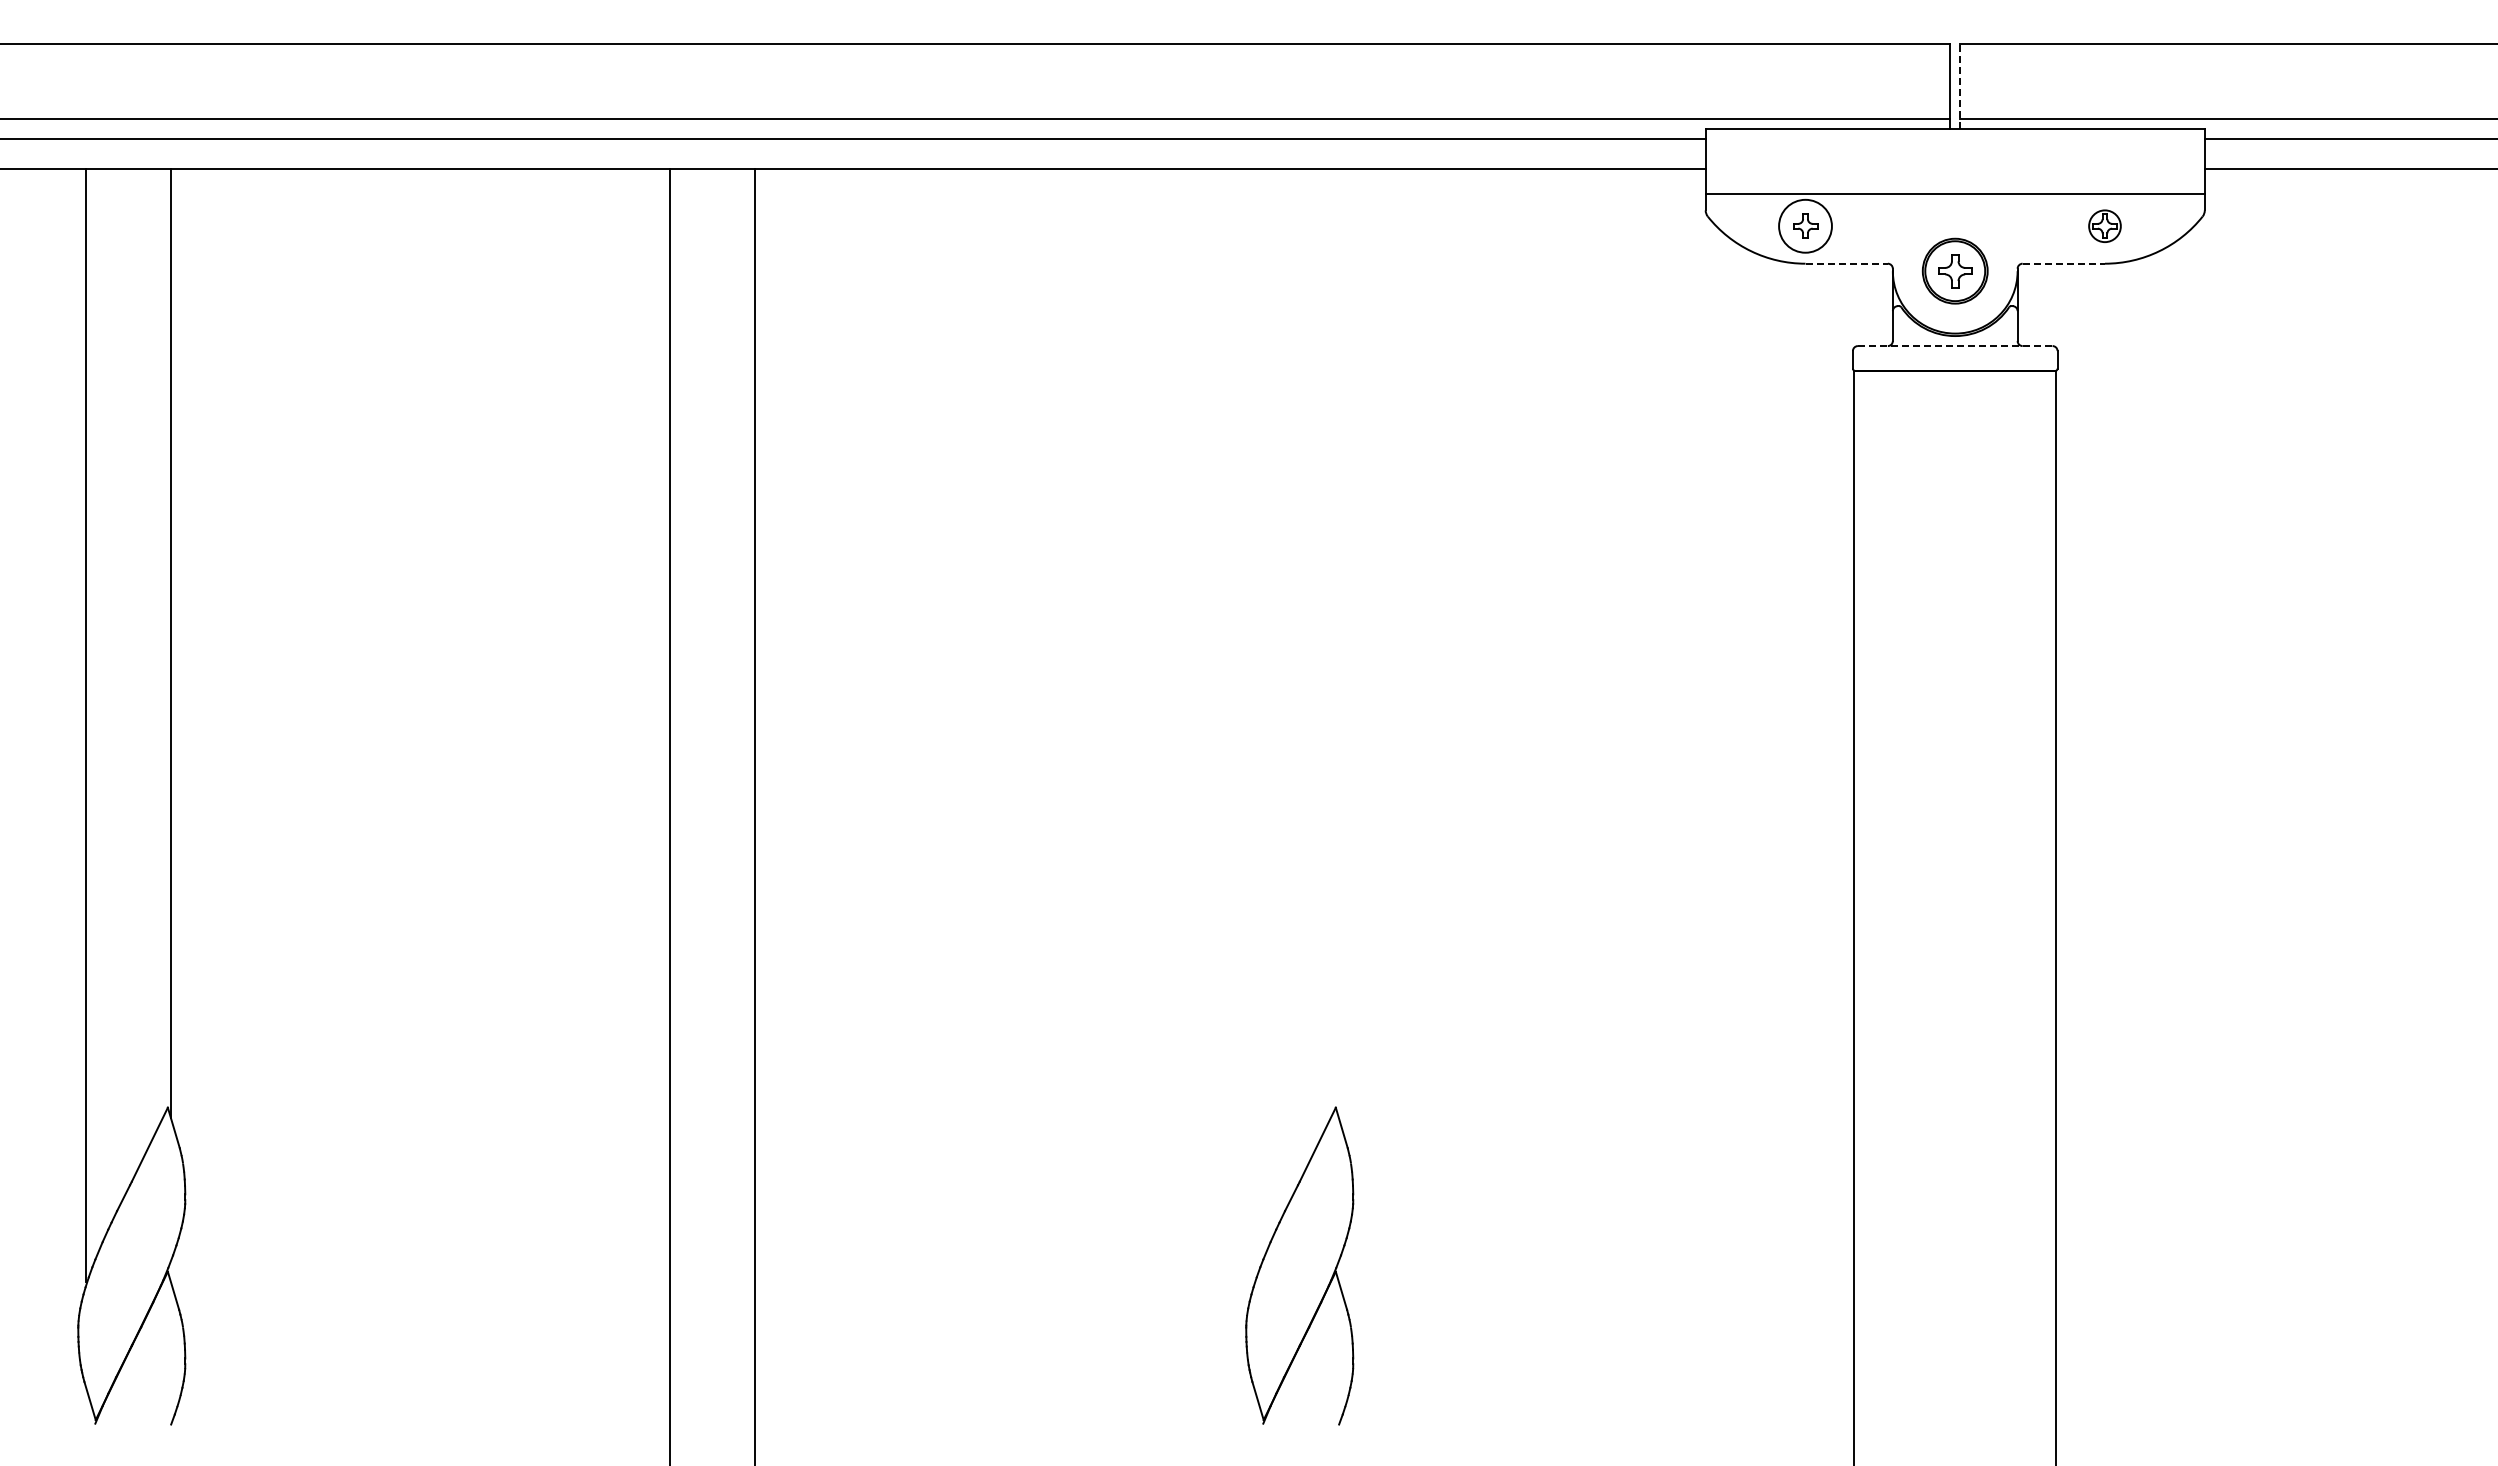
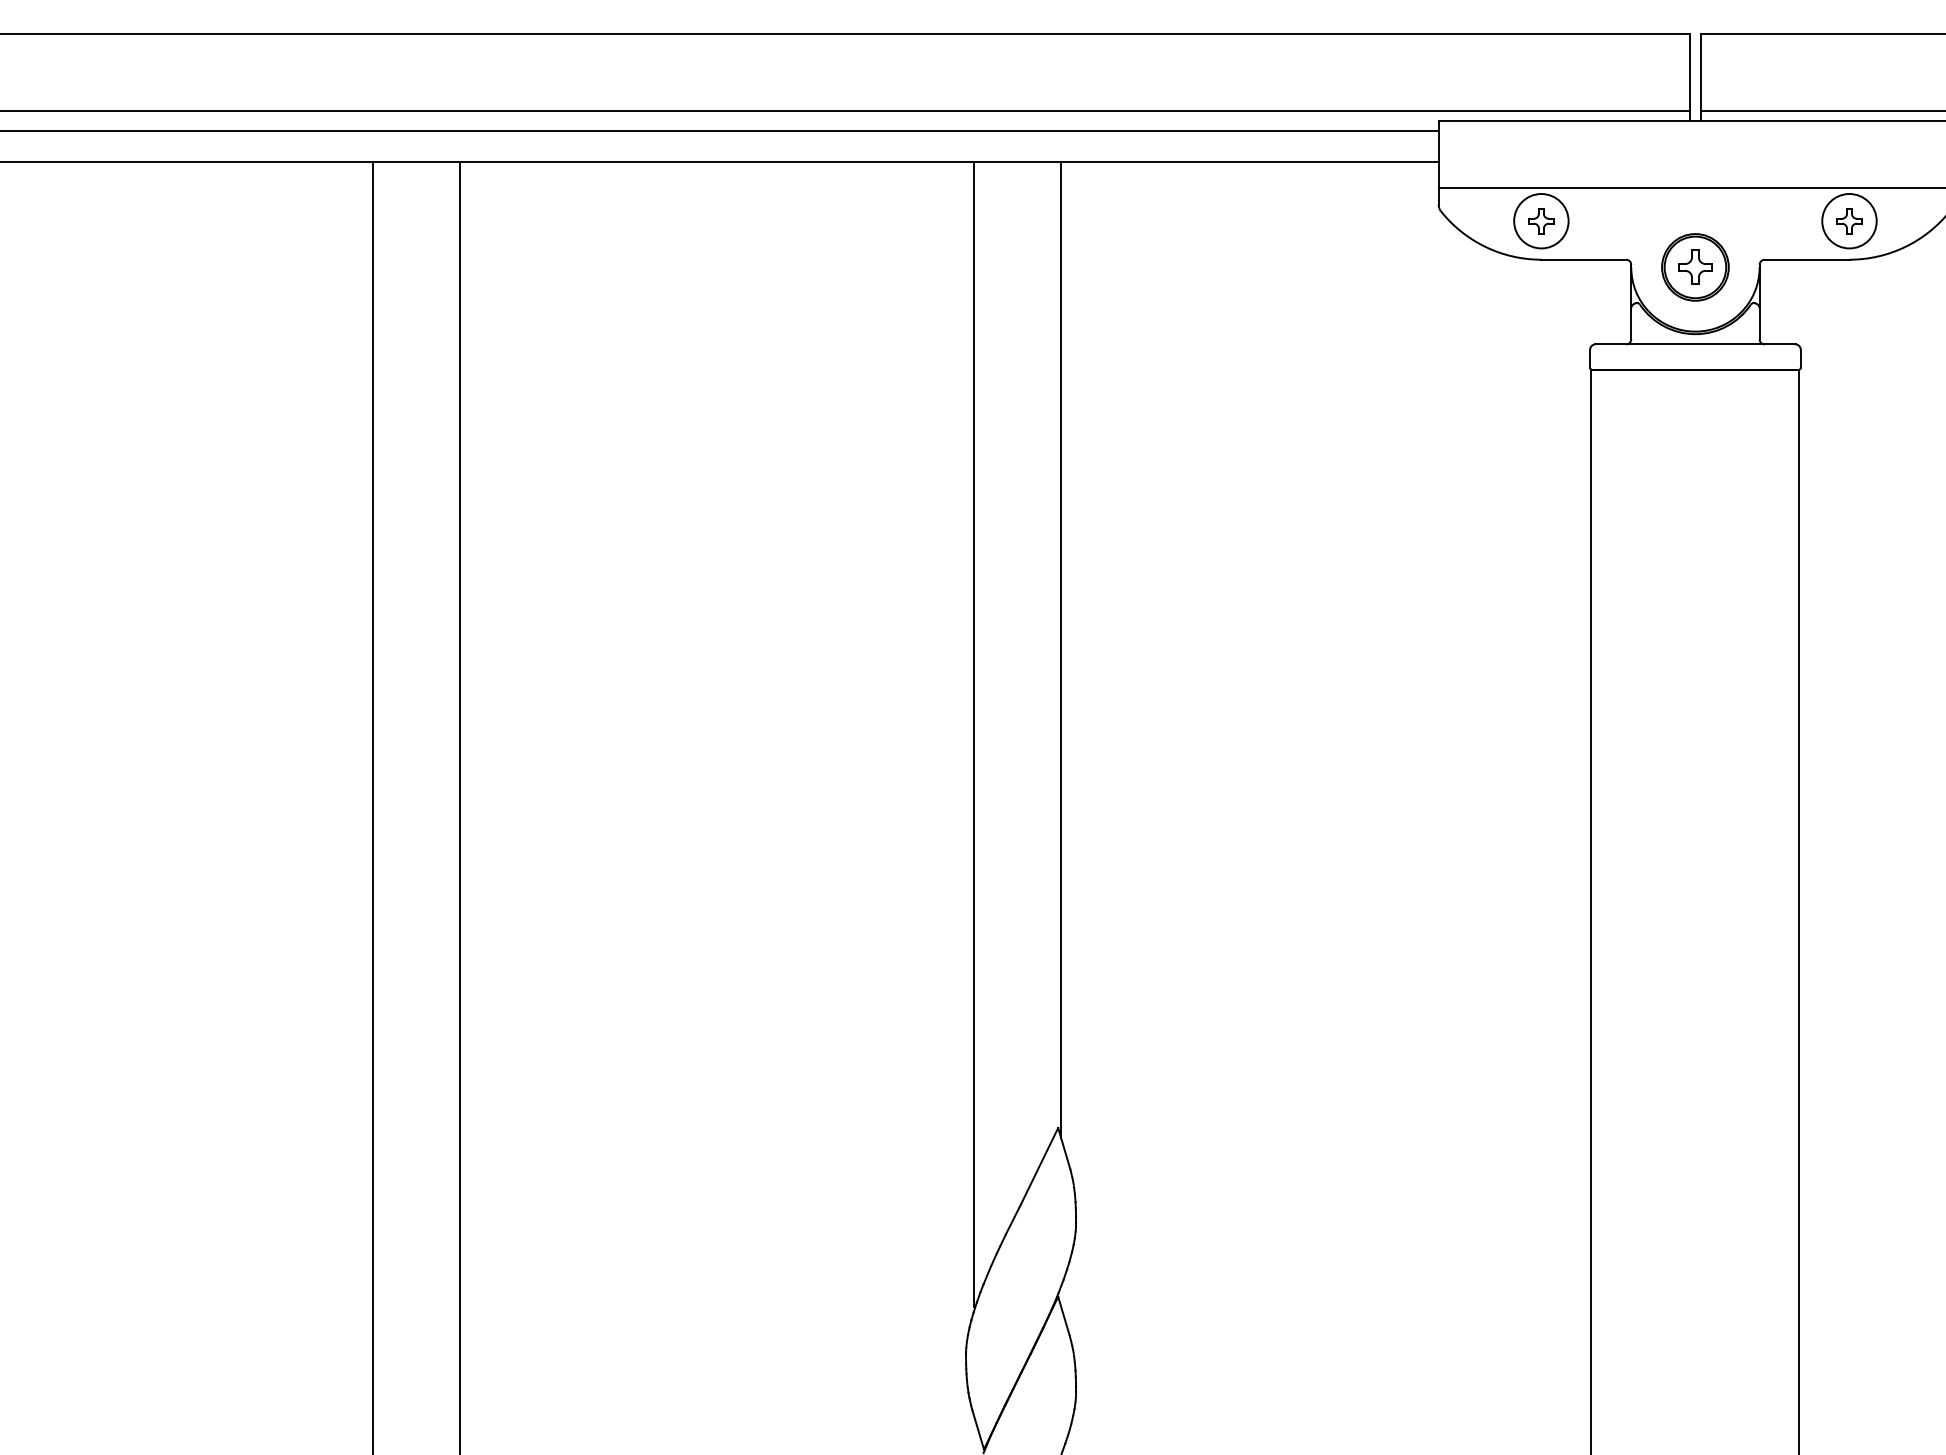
line: (1960, 86) -> (1700, 77), dashed -> solid
circle: (2104, 225) -> (1848, 220), size x1.67
line: (1847, 263) -> (1584, 259), dashed -> solid
line: (2064, 263) -> (1807, 259), dashed -> solid
line: (1955, 346) -> (1695, 344), dashed -> solid
line: (1338, 642) -> (1060, 649), added
line: (1253, 725) -> (973, 734), added

